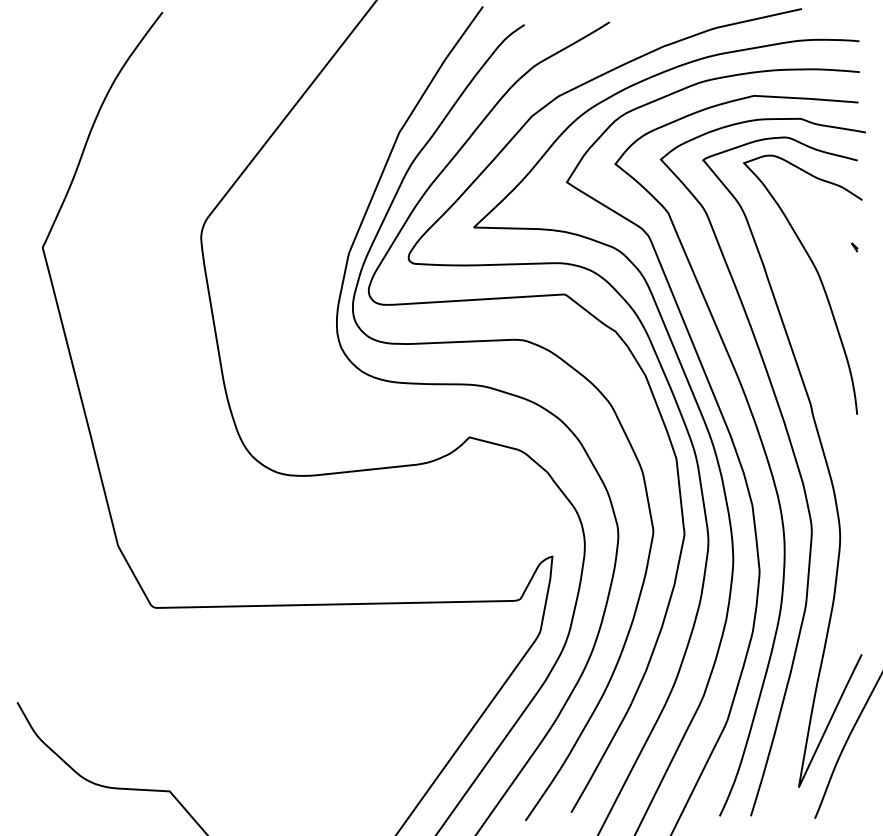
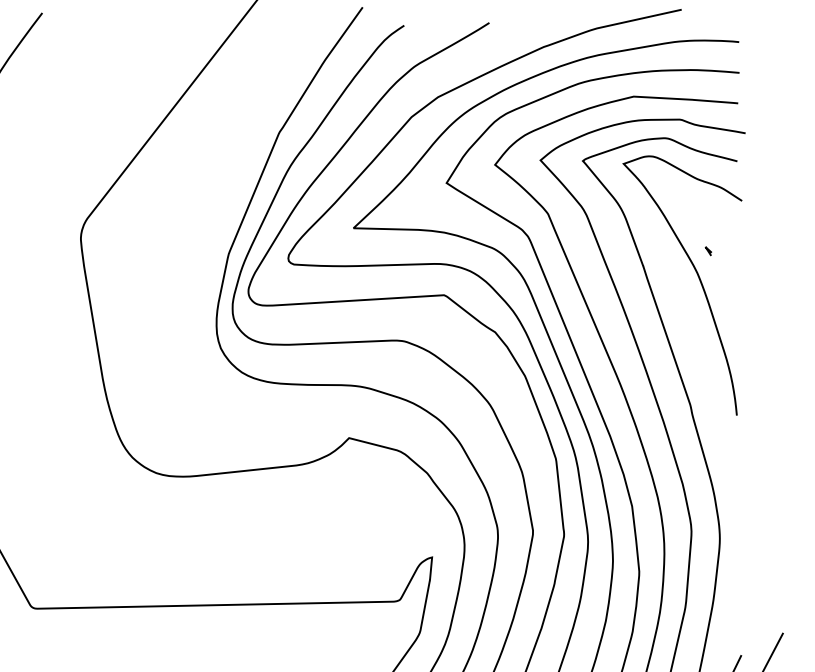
curve: (854, 247) -> (708, 251), moved

